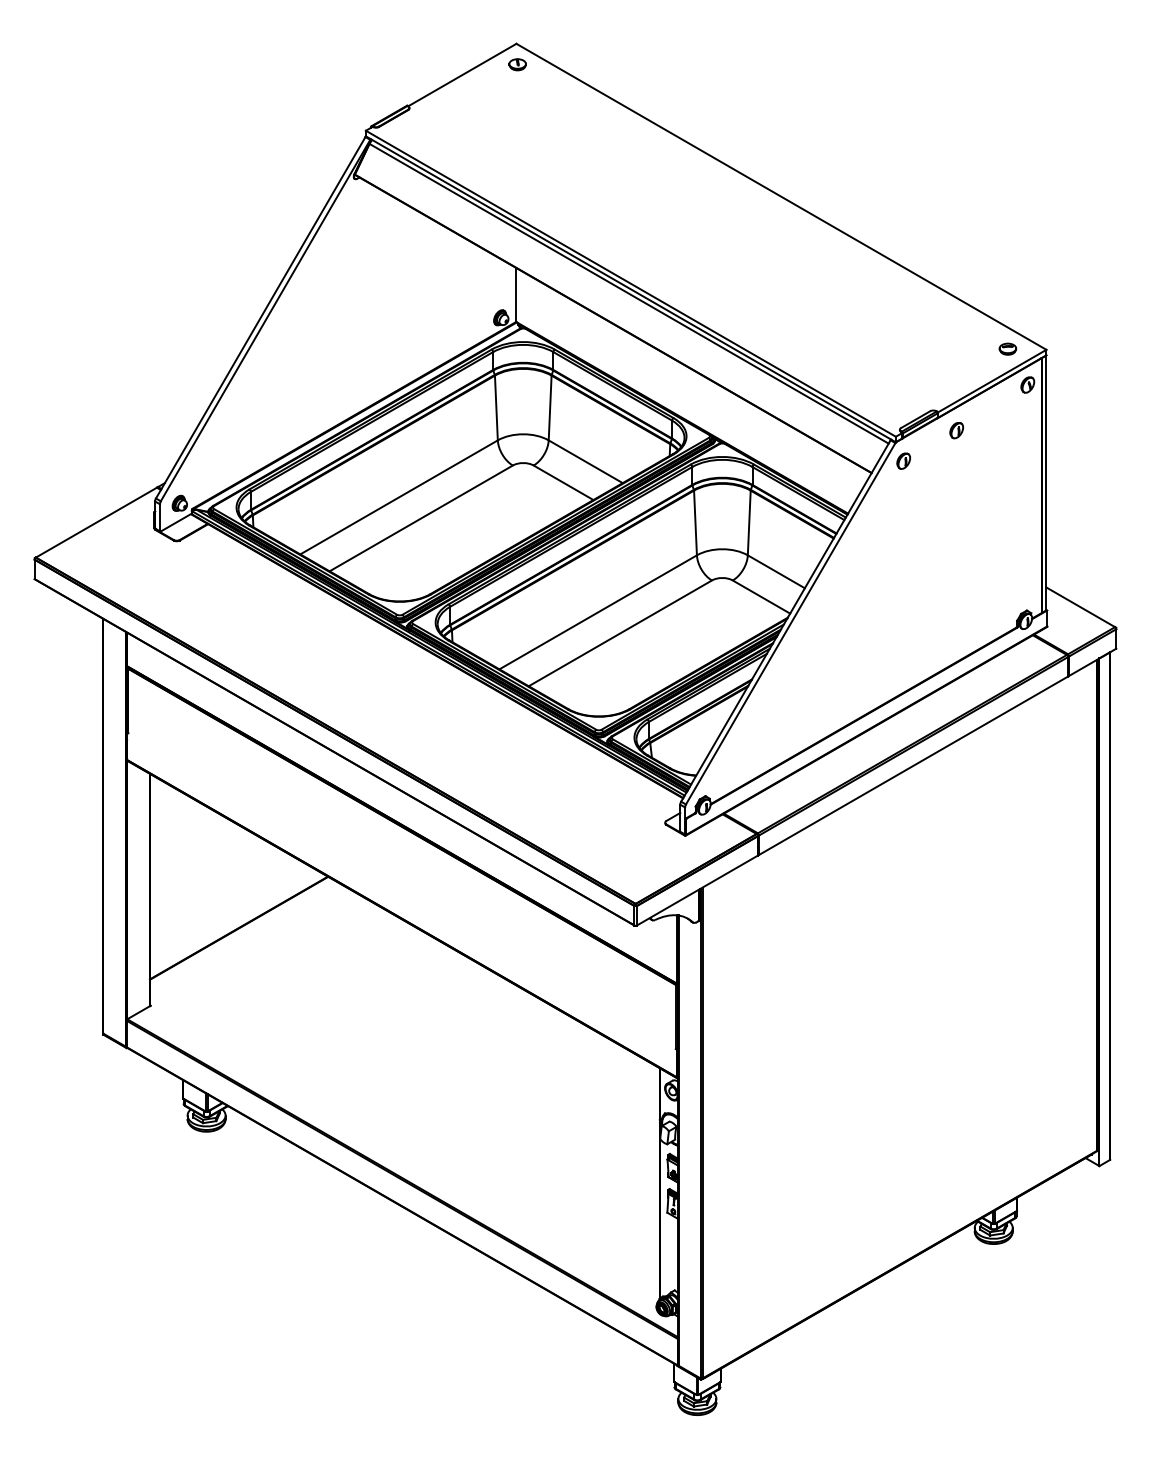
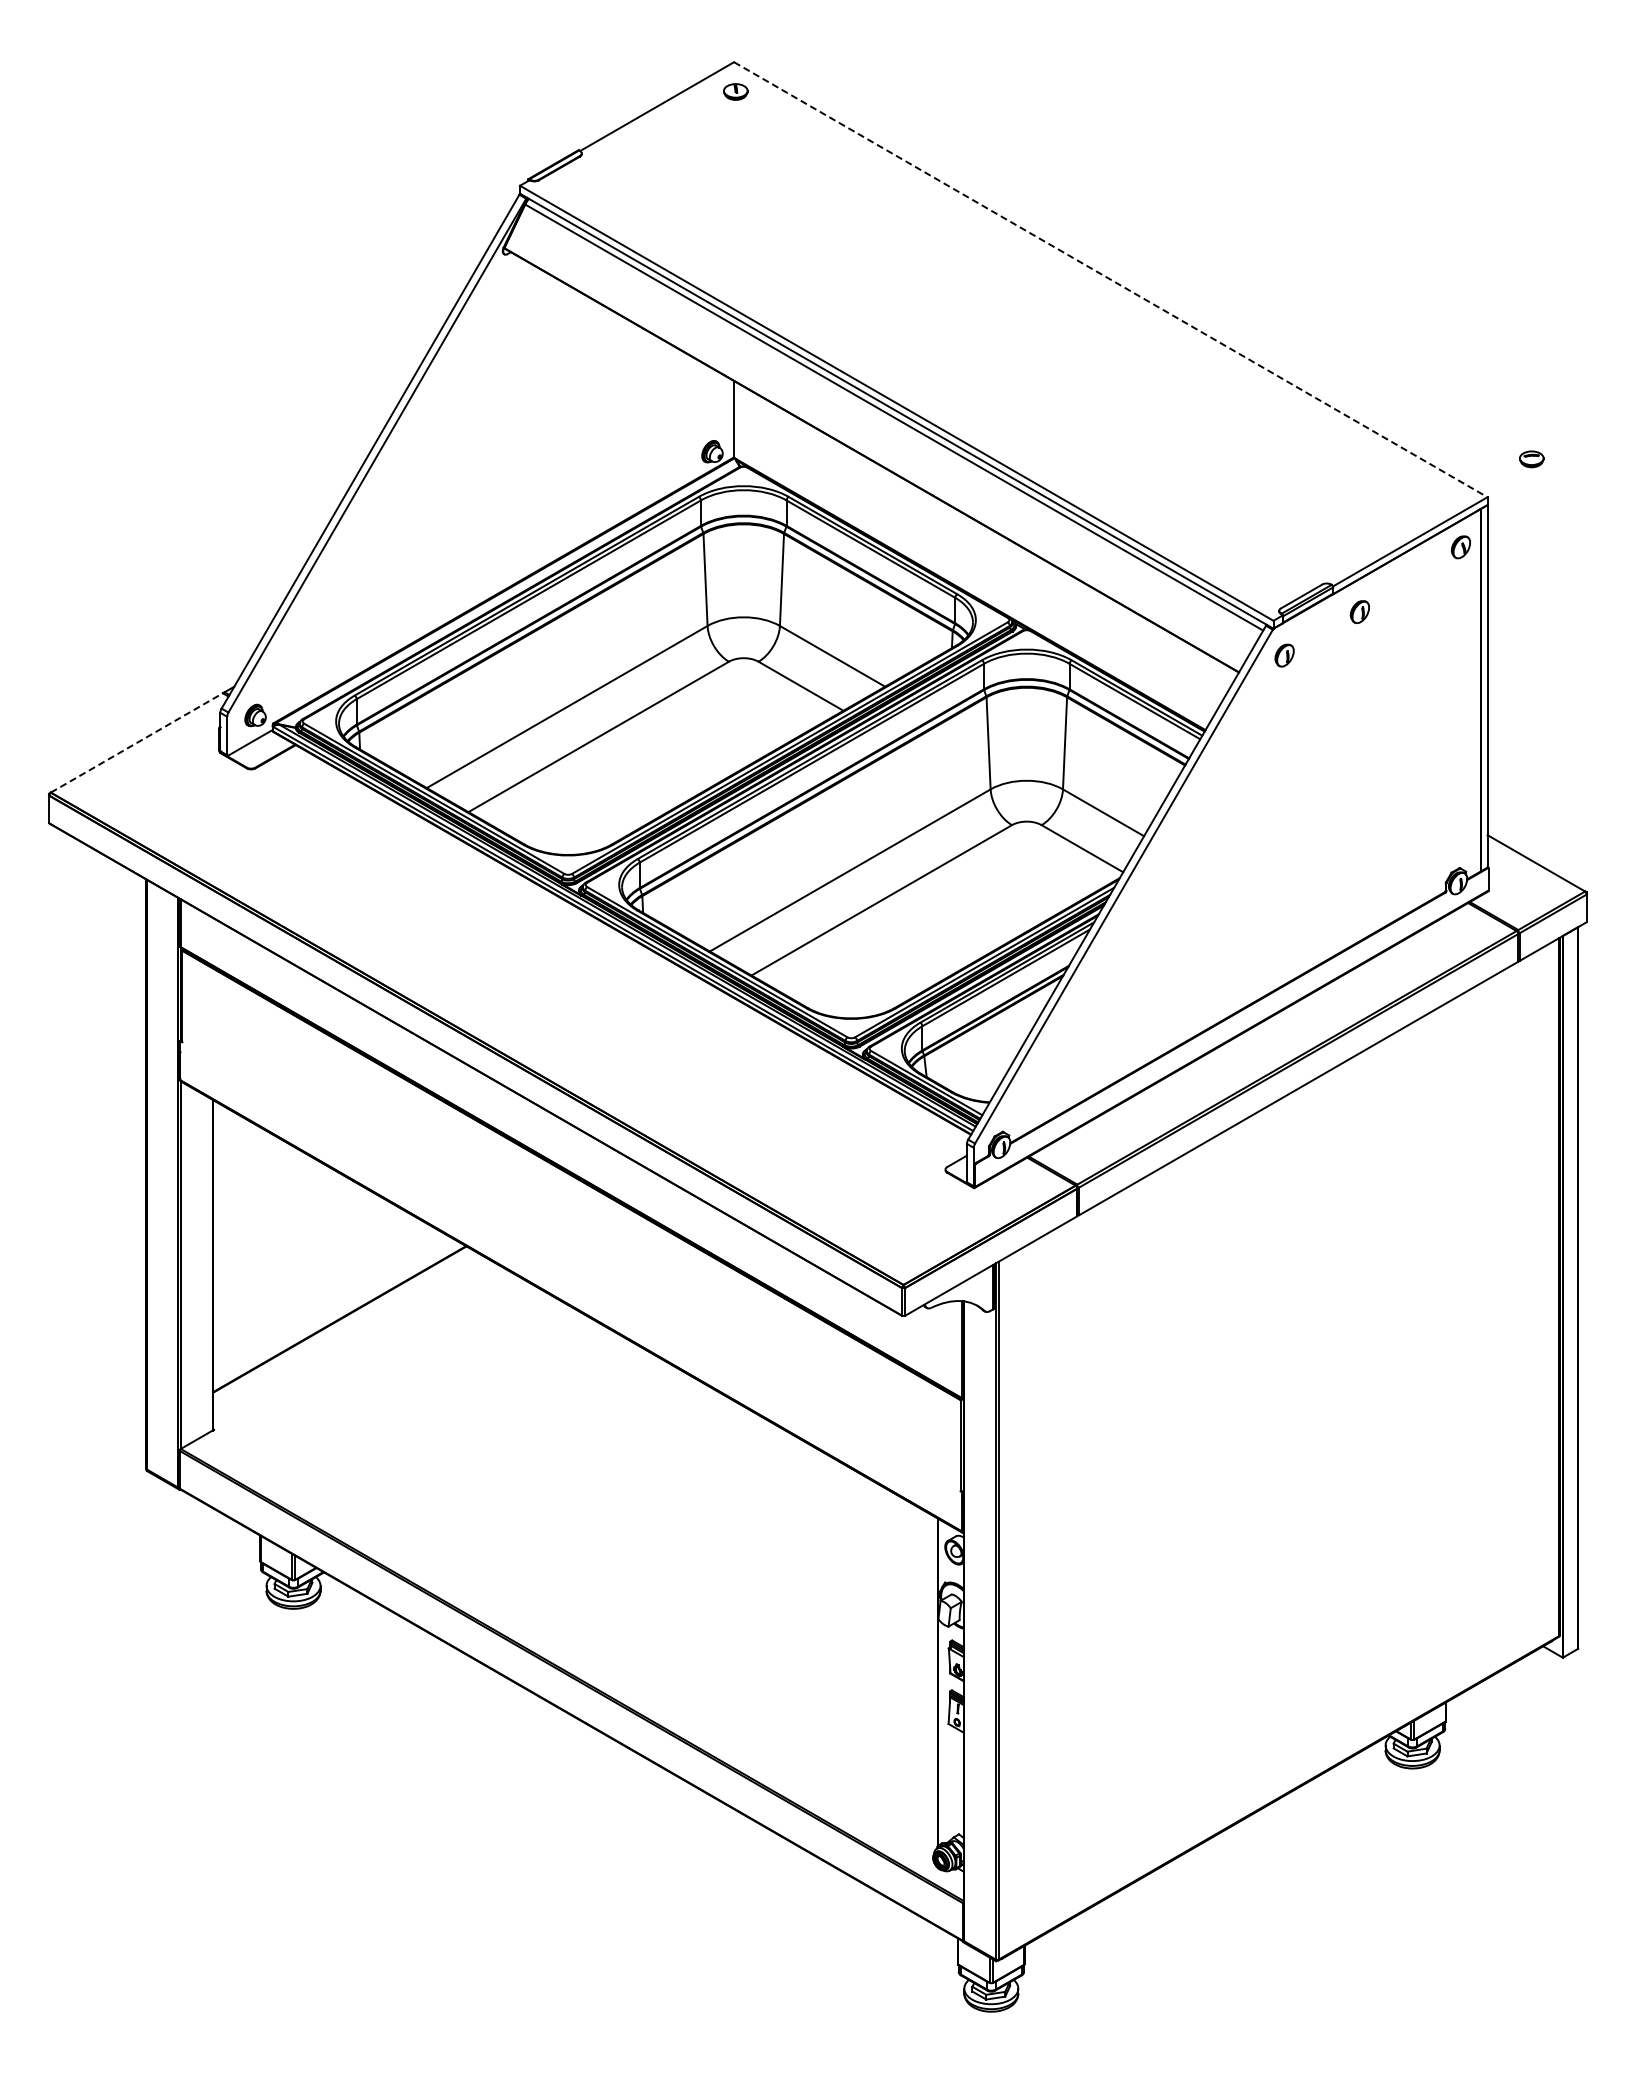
line: (781, 196) -> (1111, 279), solid -> dashed
part: (1007, 349) -> (1531, 459), moved
line: (96, 522) -> (137, 742), solid -> dashed

